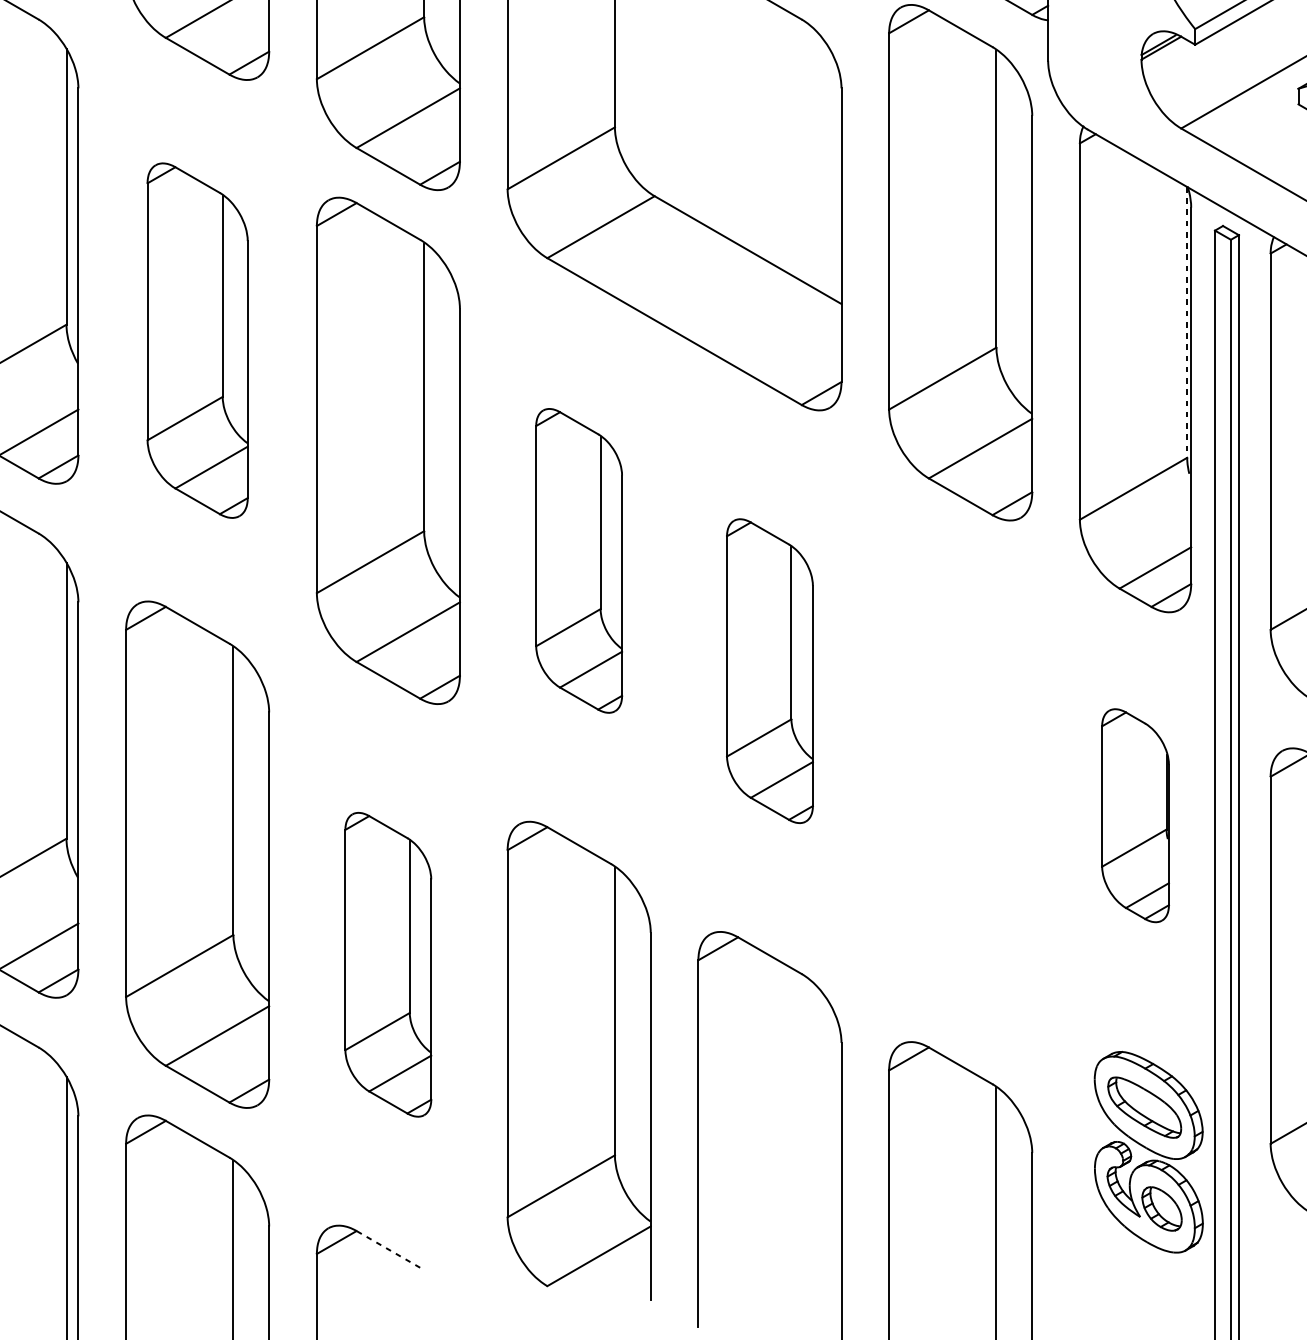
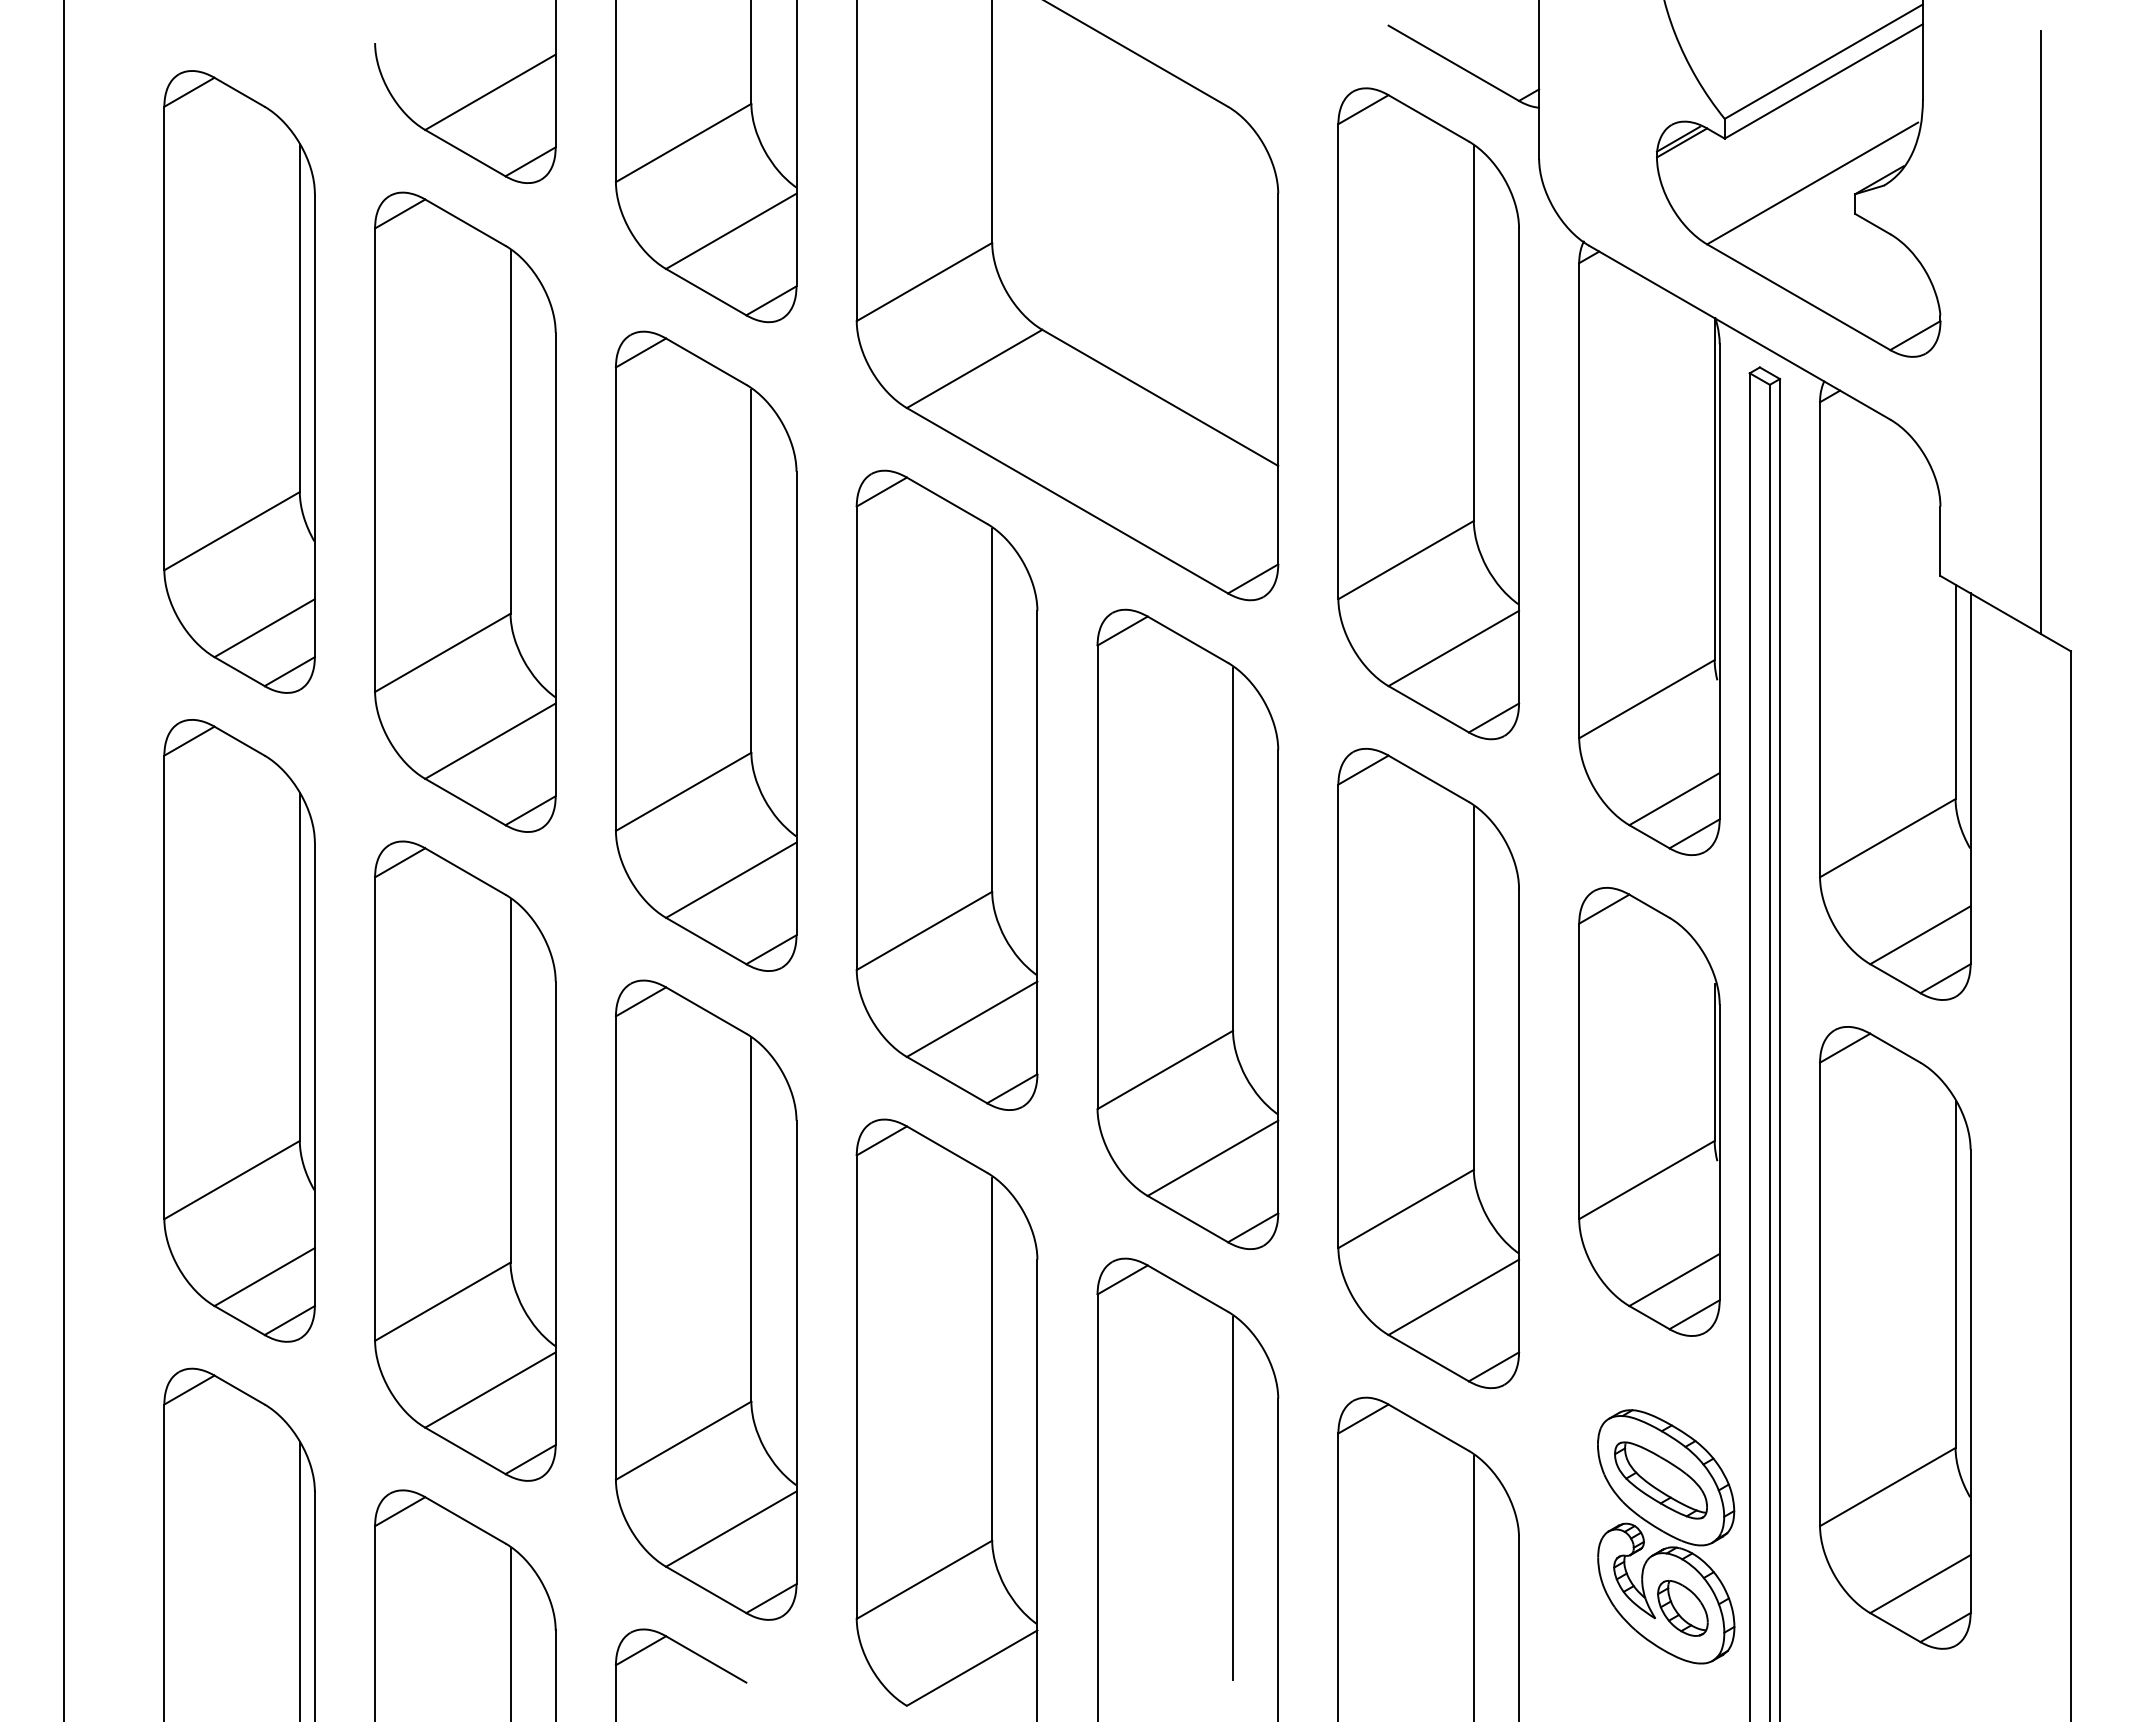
line: (1187, 322) -> (1714, 489), dashed -> solid
part: (197, 340) -> (465, 511), size x1.43
part: (578, 560) -> (946, 789), size x1.67
part: (769, 671) -> (1187, 929), size x1.67
part: (960, 781) -> (1428, 1068), added
part: (1135, 815) -> (1649, 1111), size x1.67
part: (387, 964) -> (705, 1299), size x1.67
line: (806, 1121) -> (1233, 1497), added
line: (387, 1249) -> (705, 1659), dashed -> solid

